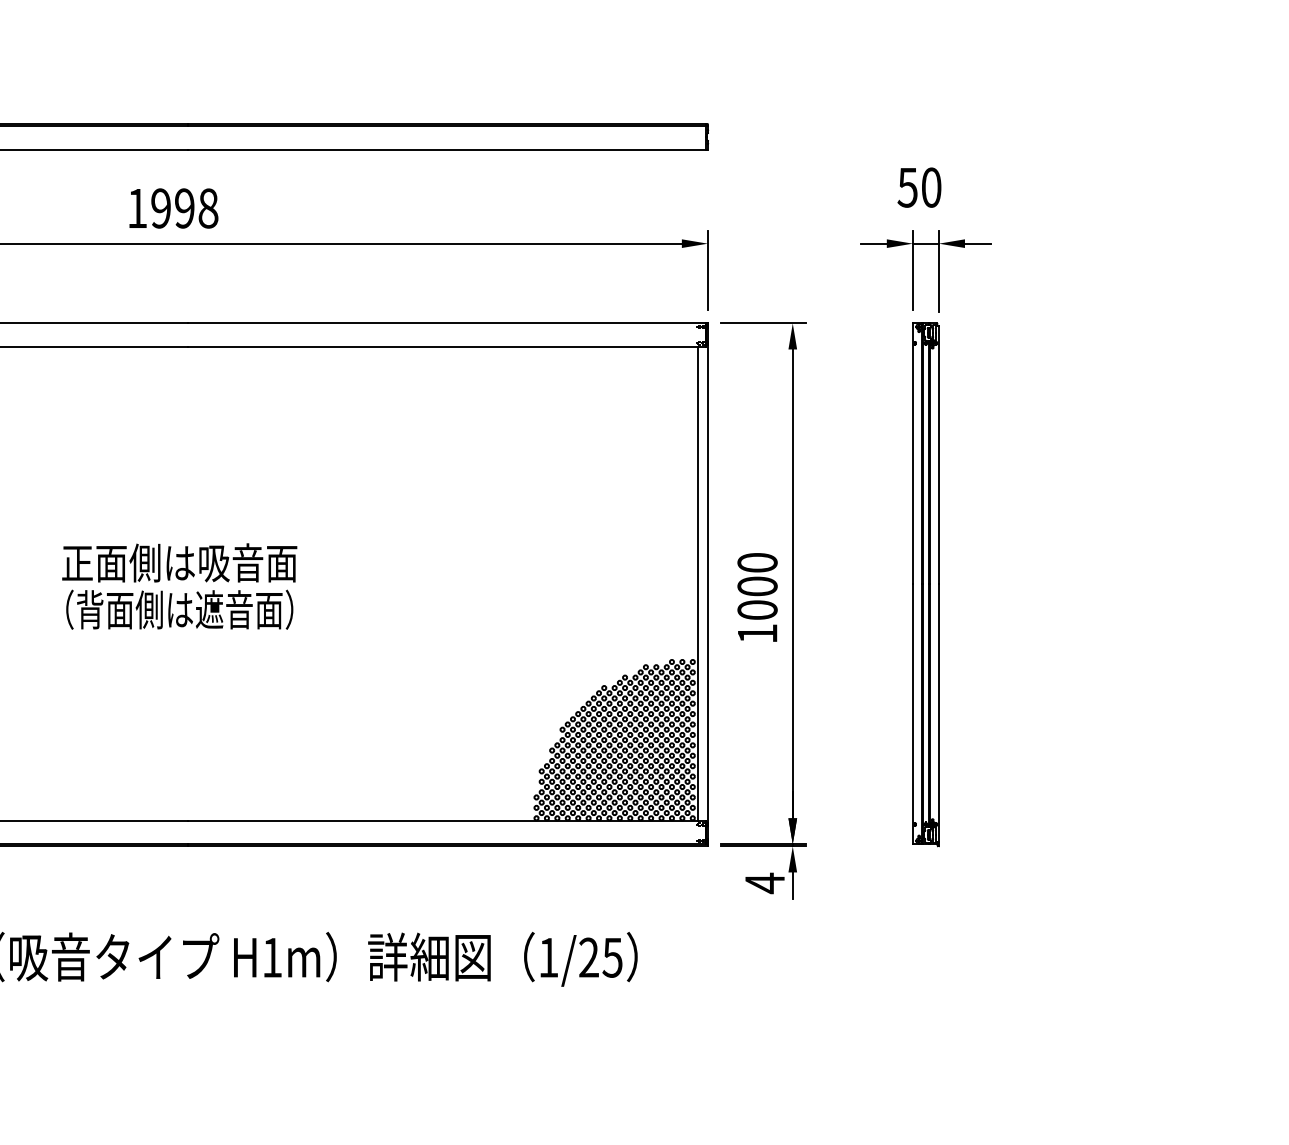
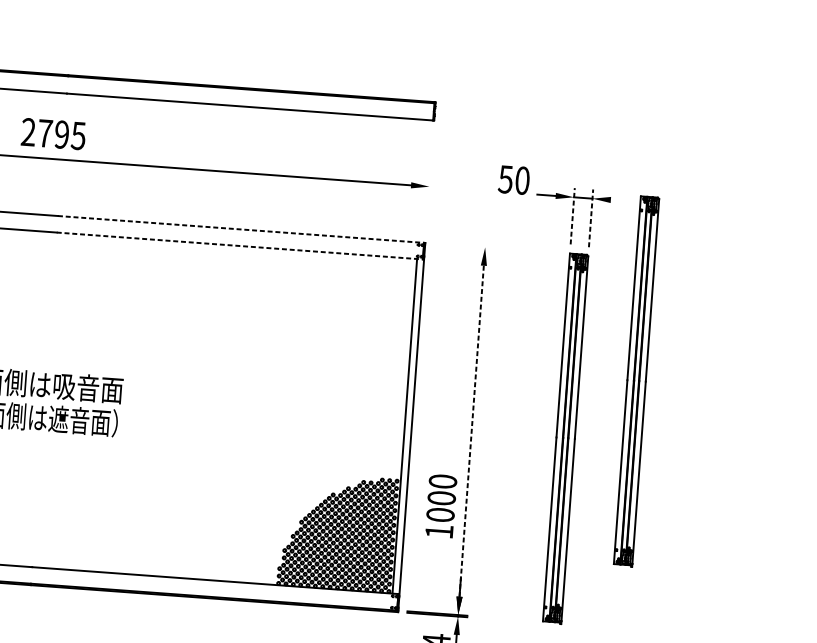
text: (919, 187) -> (514, 180), moved
text: (172, 208) -> (53, 134), 1998 -> 2795
line: (977, 243) -> (619, 200), removed
line: (707, 270) -> (427, 205), removed
line: (912, 270) -> (572, 216), solid -> dashed
line: (938, 271) -> (590, 218), solid -> dashed
line: (447, 323) -> (241, 229), solid -> dashed
line: (762, 323) -> (463, 245), removed
line: (447, 346) -> (240, 245), solid -> dashed
part: (1019, 496) -> (636, 381), added
line: (792, 584) -> (471, 431), solid -> dashed
text: (757, 597) -> (441, 506), moved

